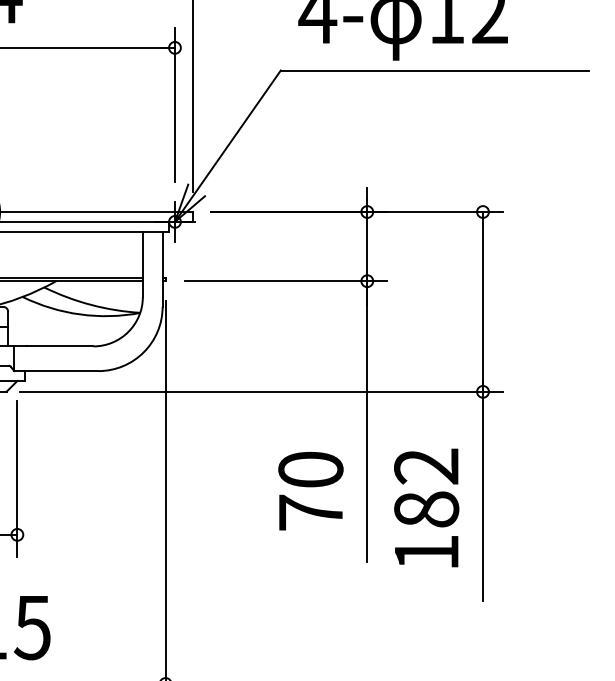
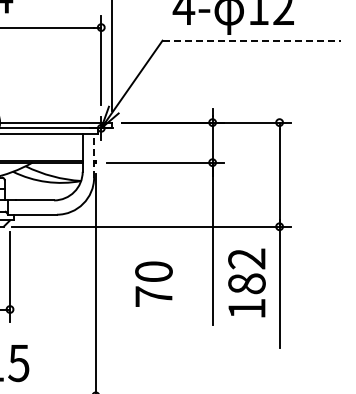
line: (436, 70) -> (252, 40), solid -> dashed
line: (163, 268) -> (94, 155), solid -> dashed
text: (310, 489) -> (153, 283), moved
text: (425, 507) -> (246, 282), moved

